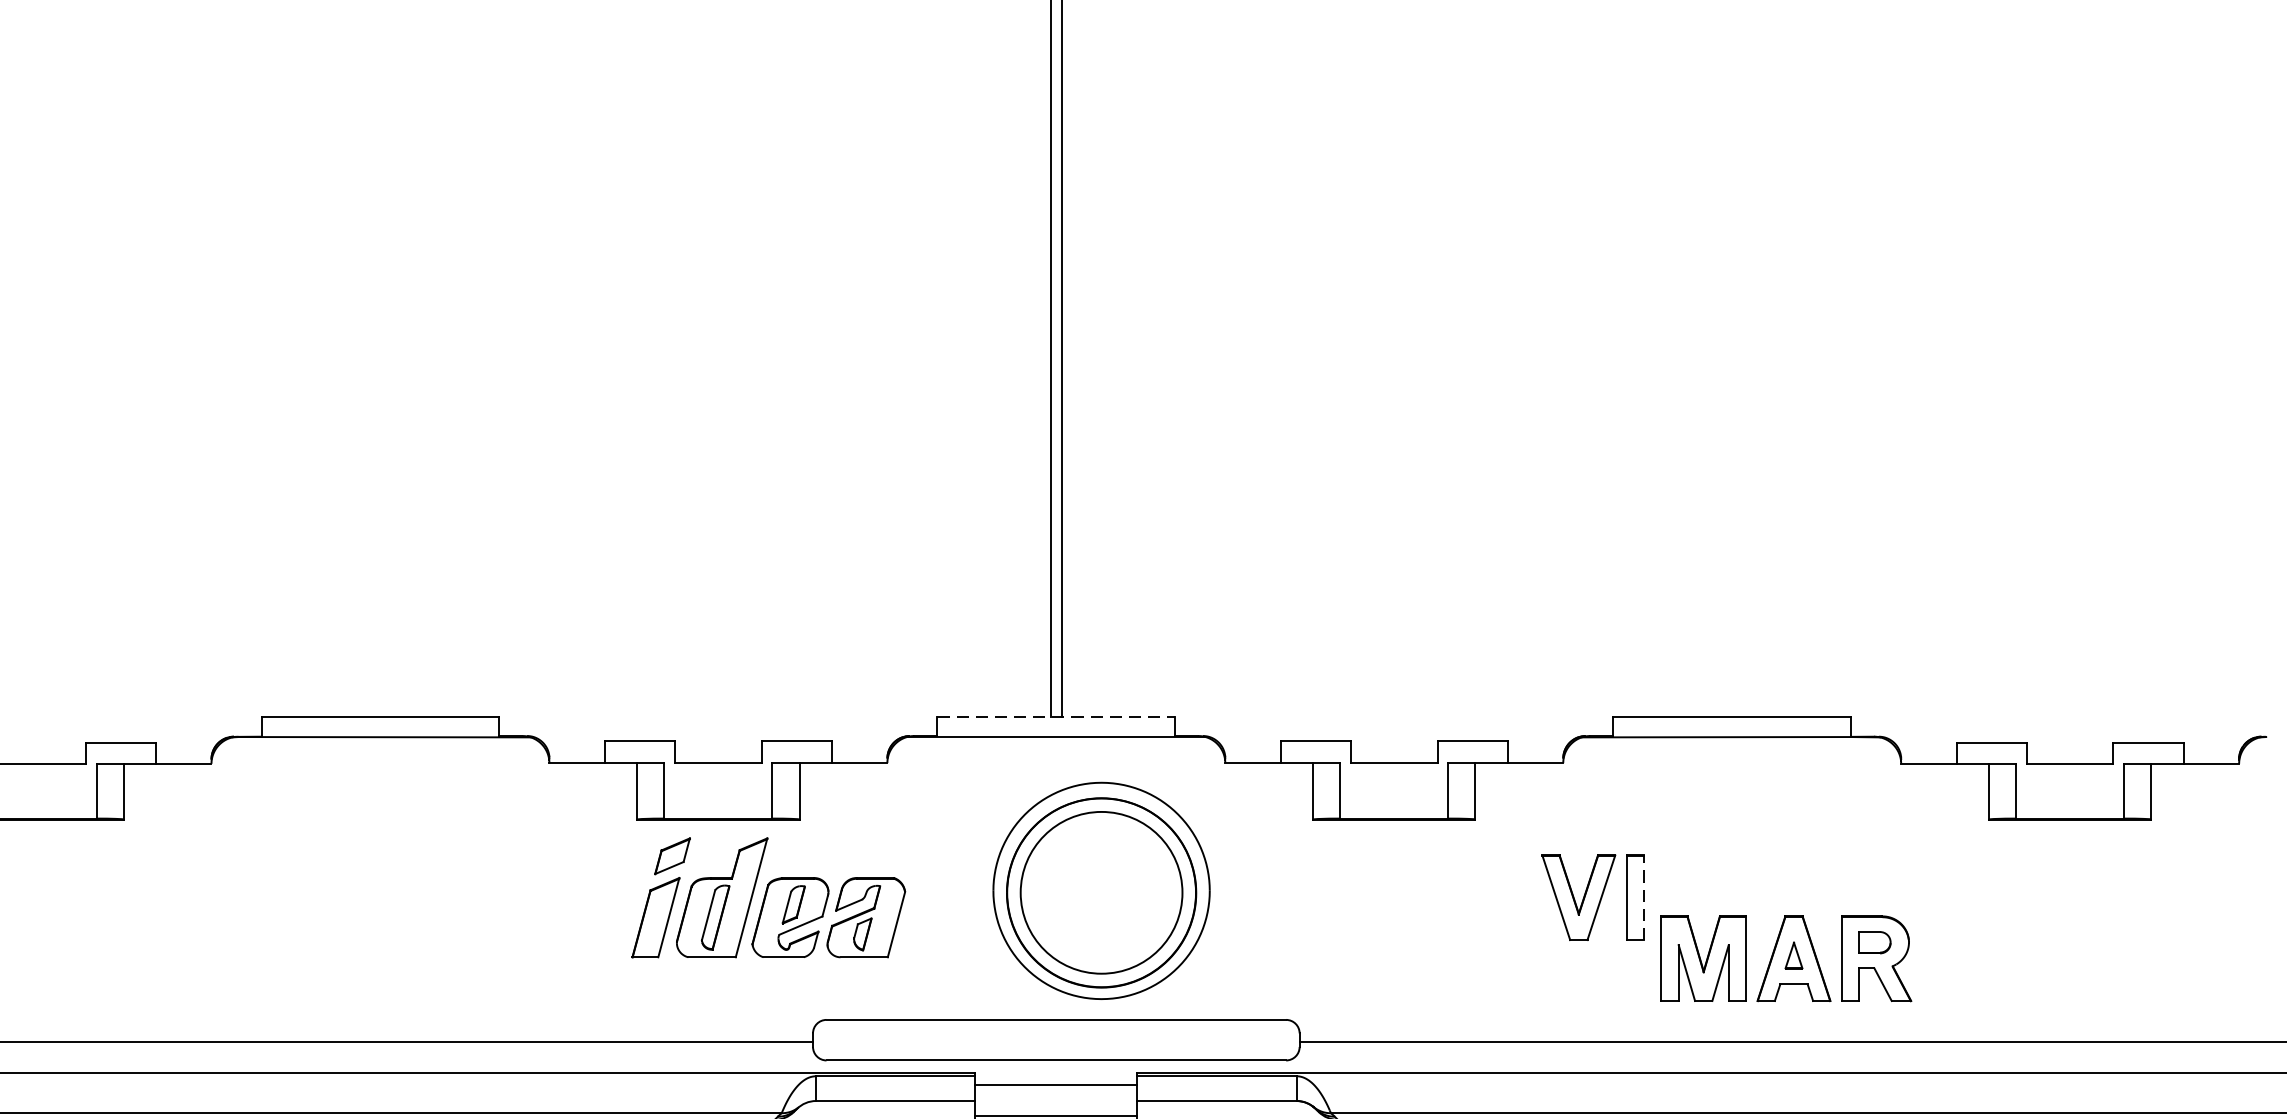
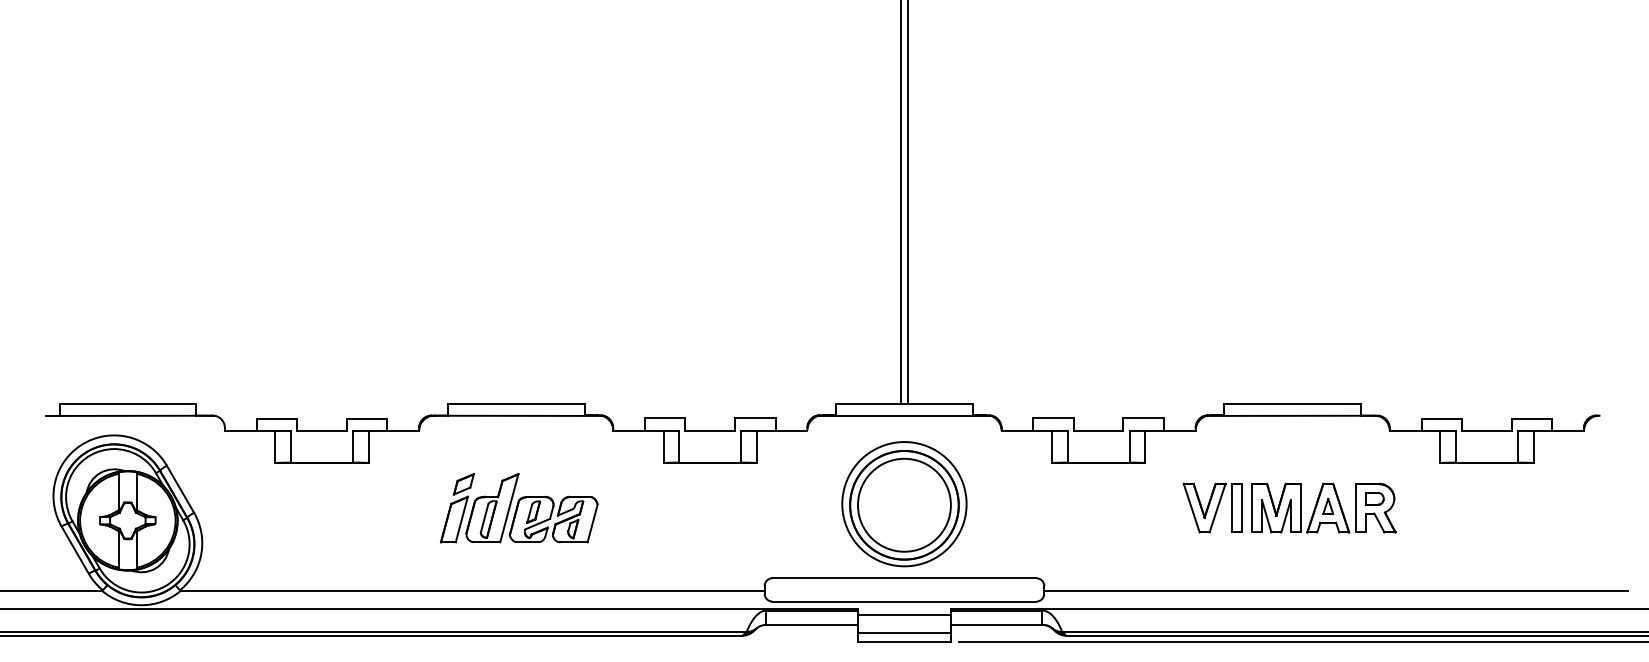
line: (1056, 717) -> (904, 404), dashed -> solid
part: (1101, 891) -> (904, 504), moved
line: (1644, 896) -> (1242, 507), dashed -> solid
part: (767, 898) -> (518, 508), moved
part: (1785, 957) -> (1323, 507), moved

